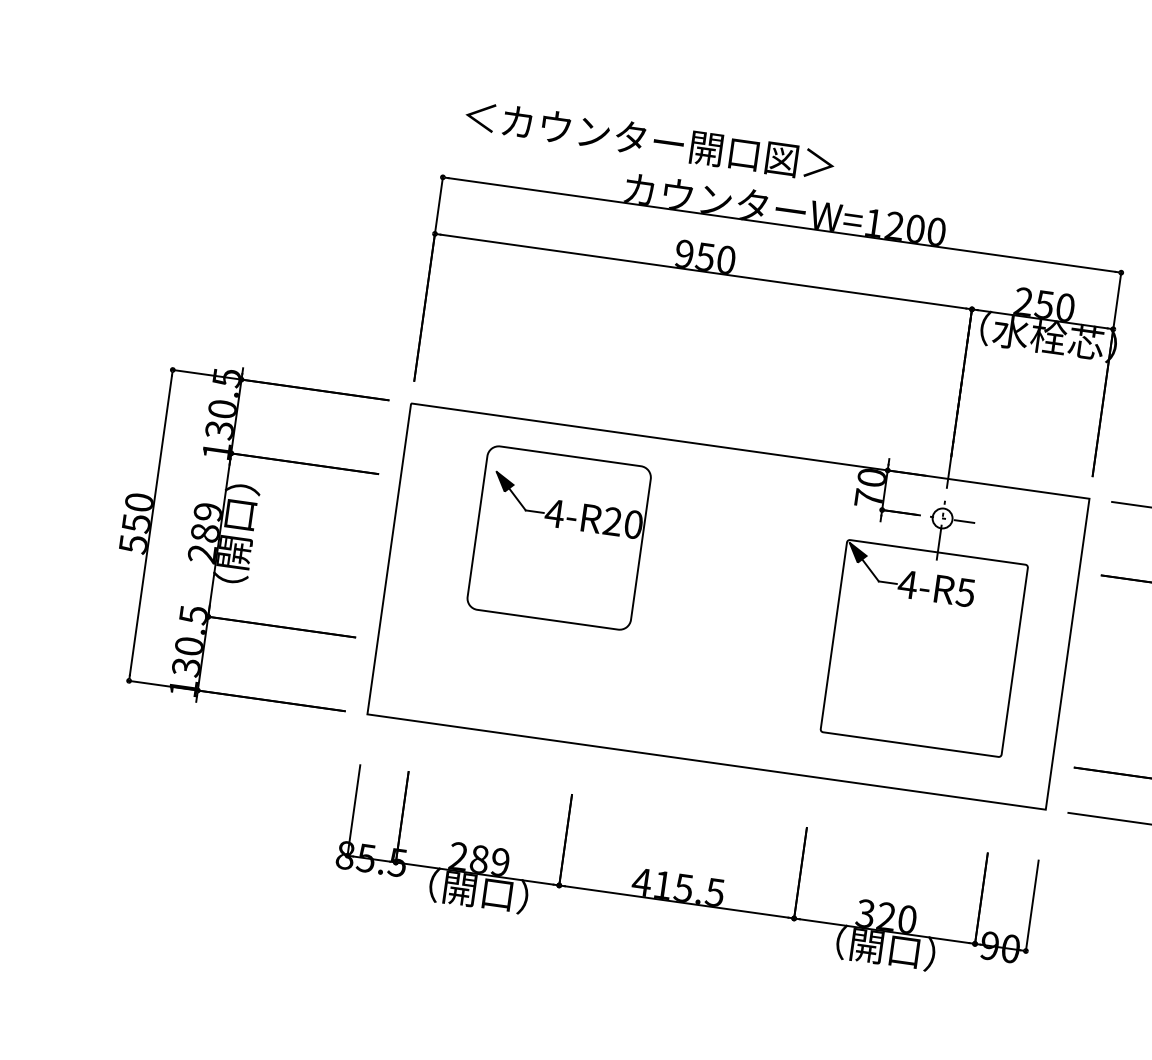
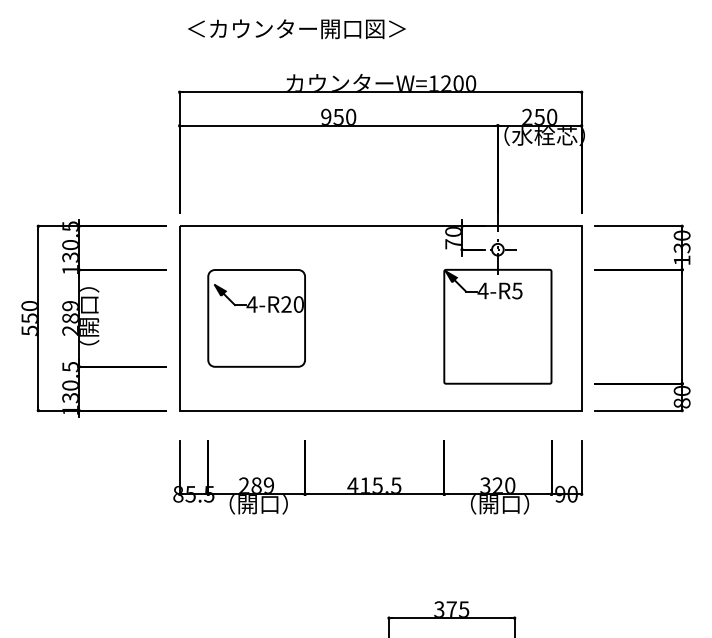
text: (649, 141) -> (296, 29), moved
part: (558, 538) -> (256, 318), moved

